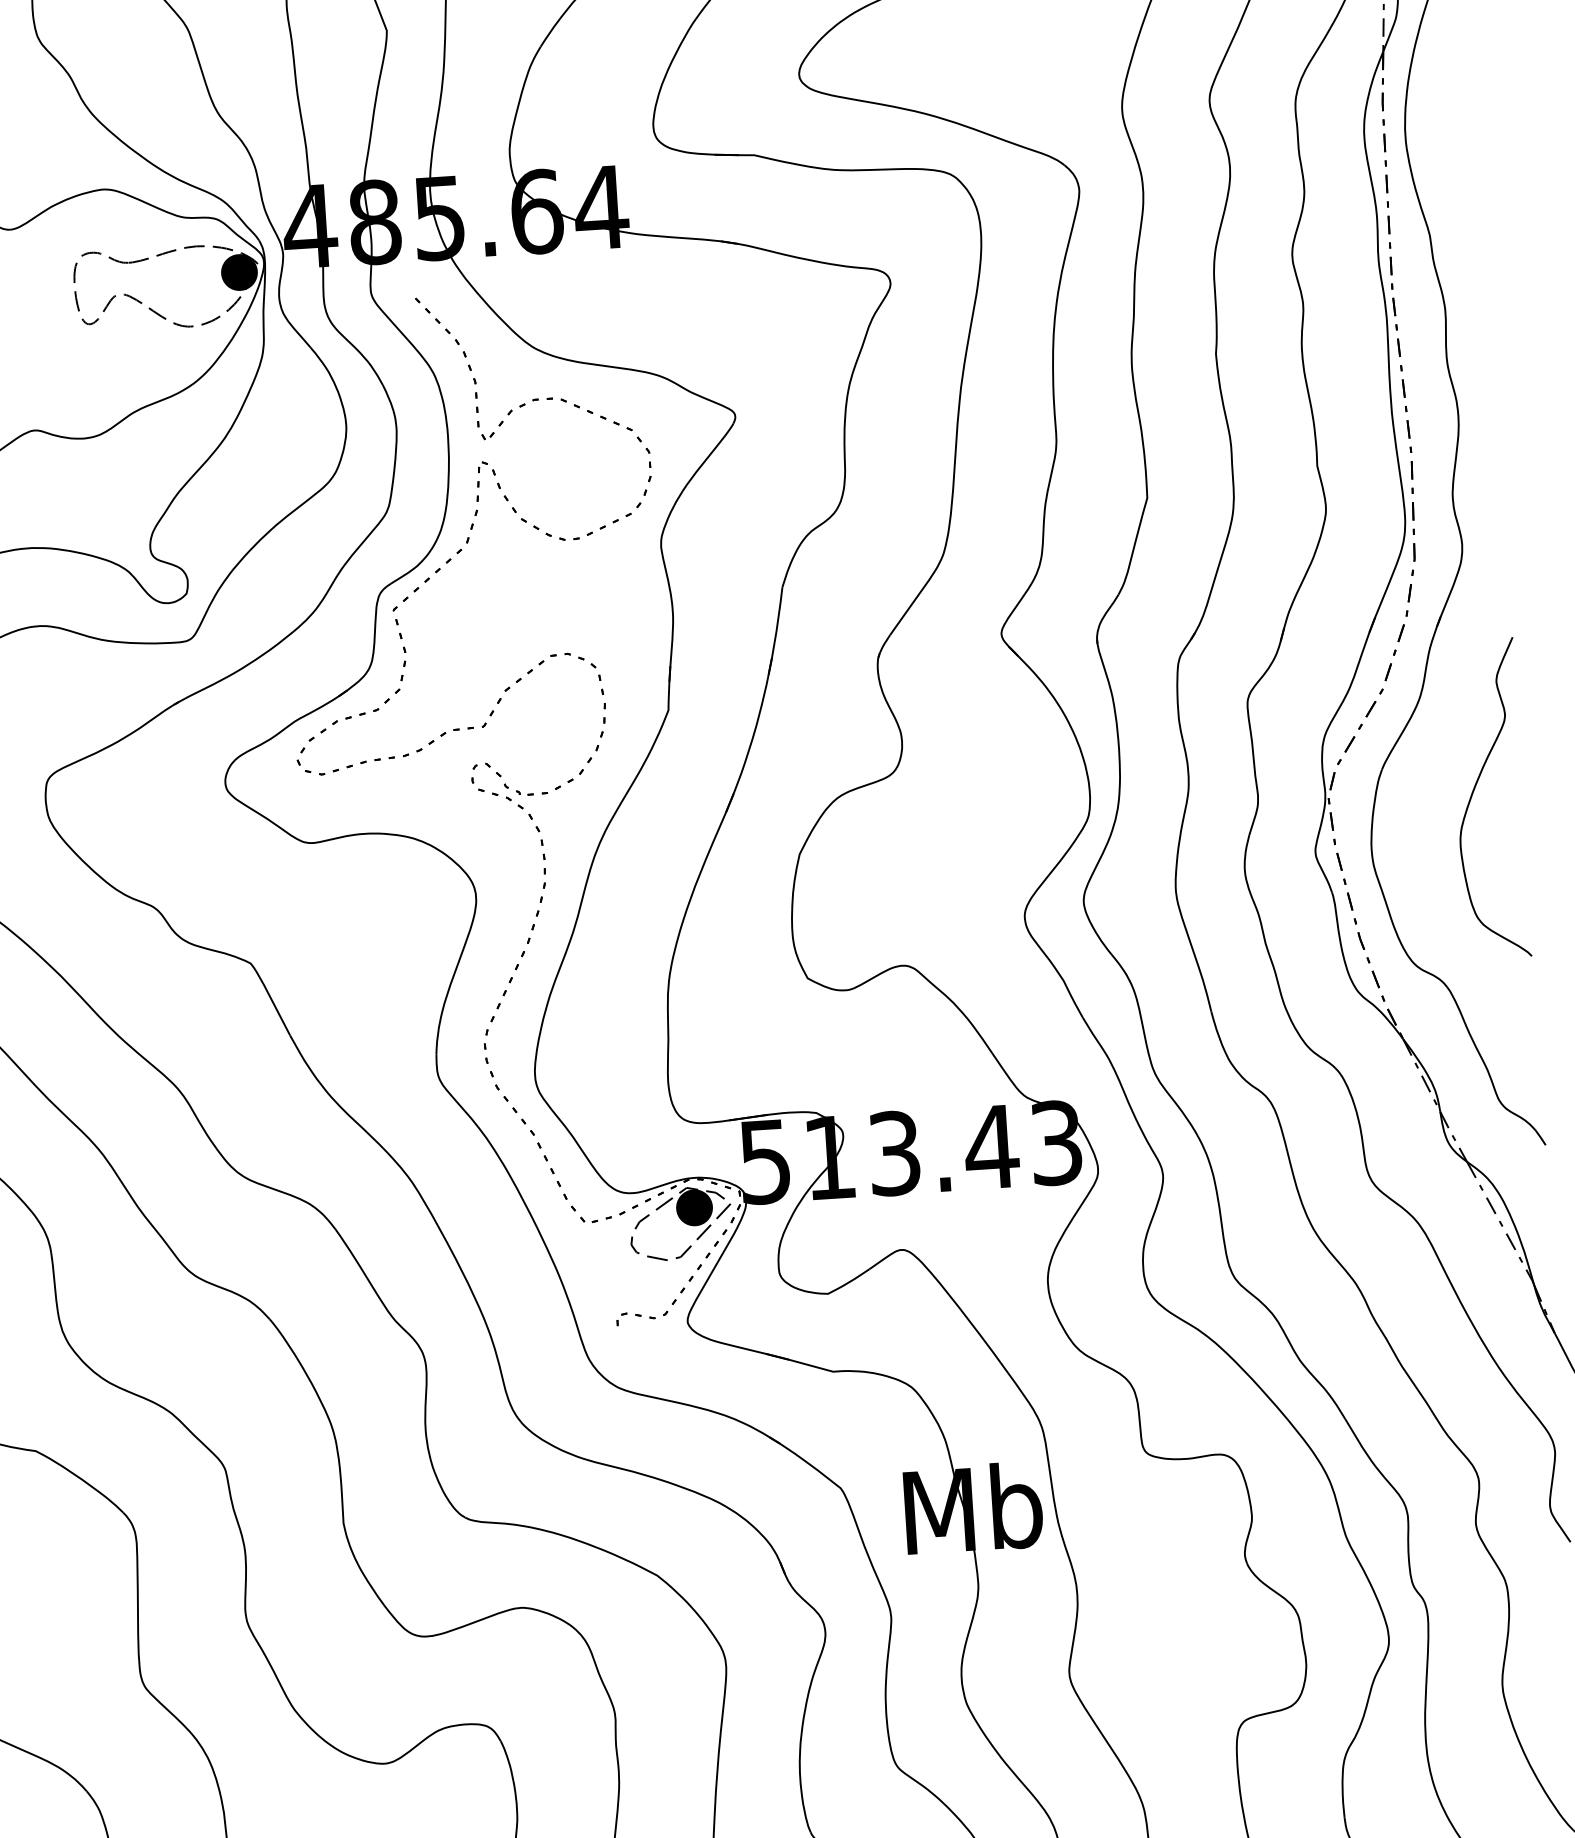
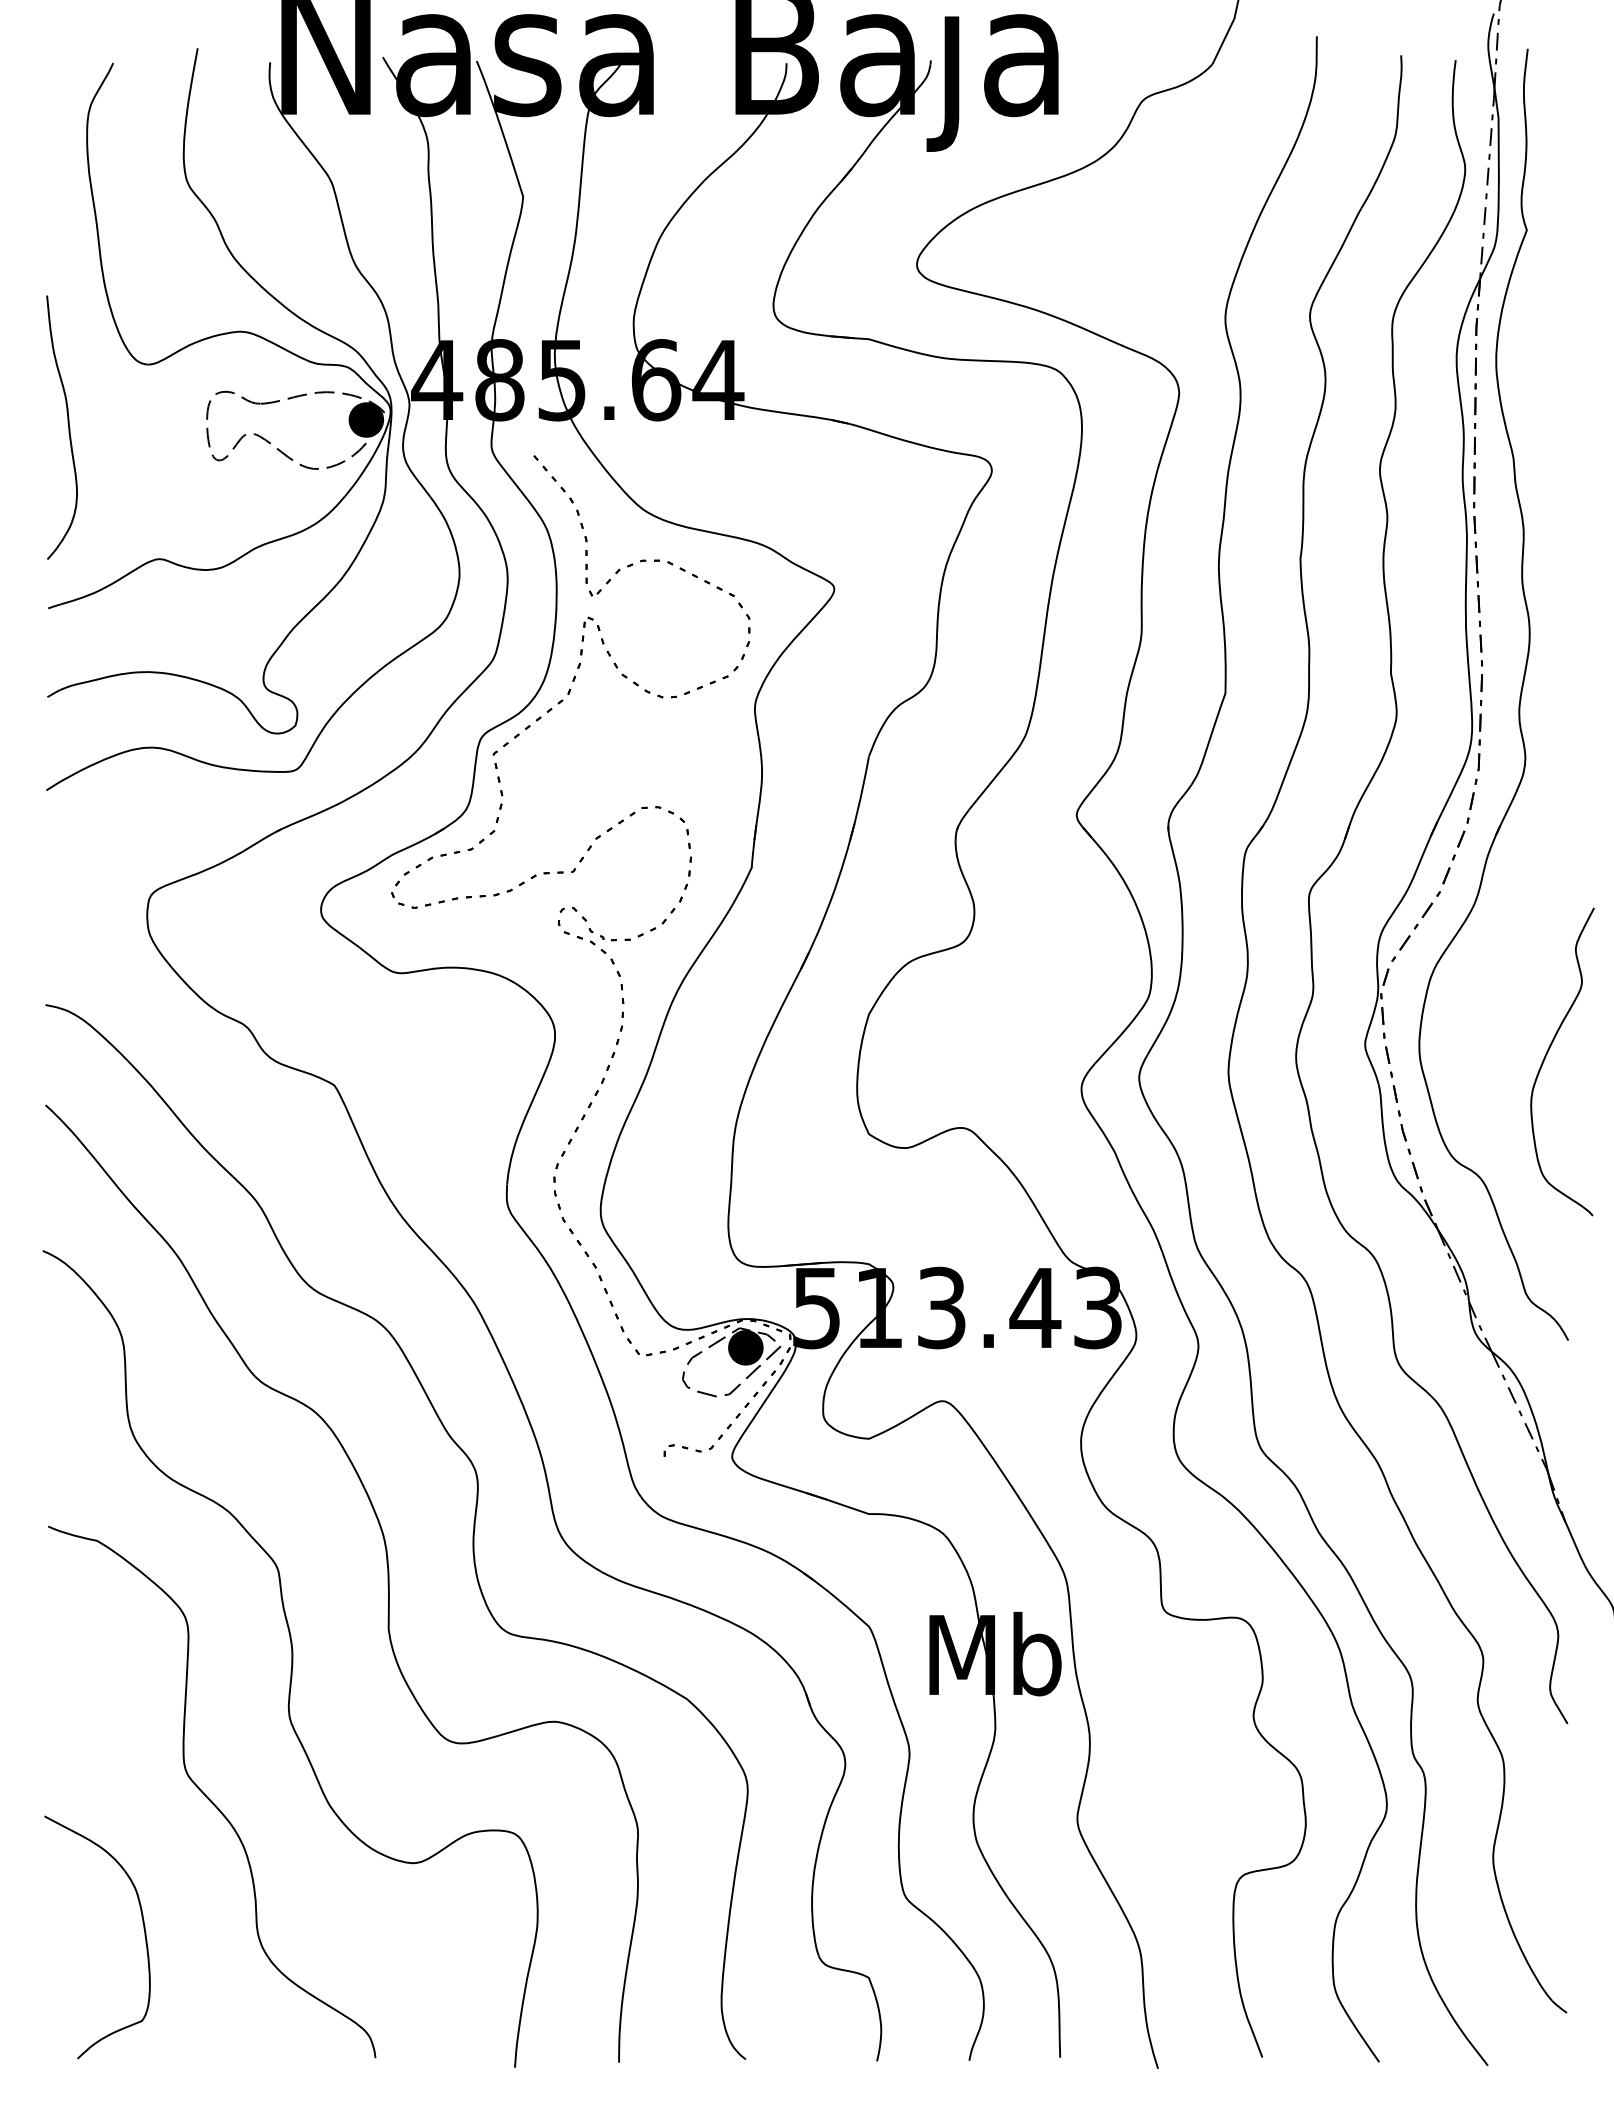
curve: (1474, 792) -> (1547, 1054), moved

